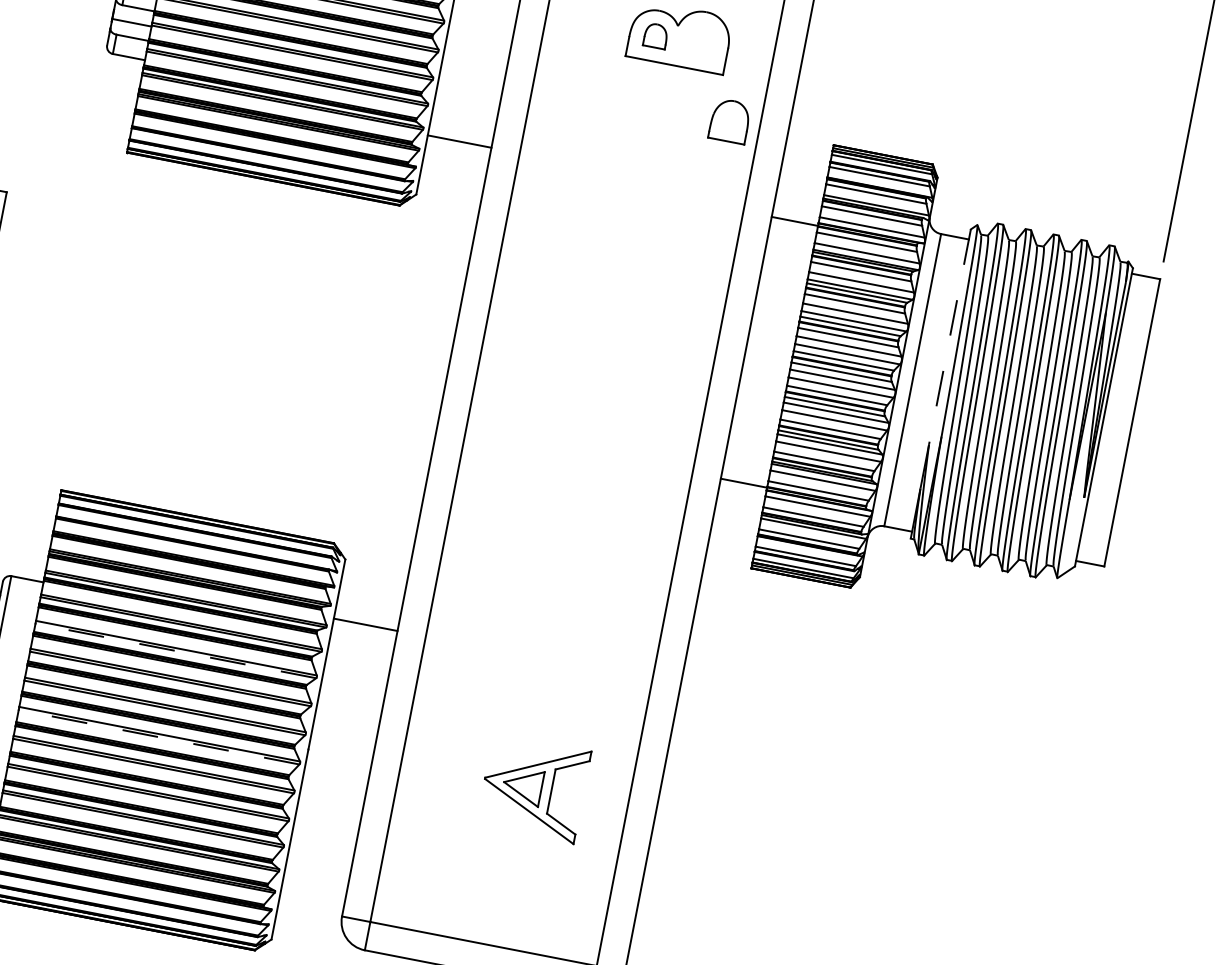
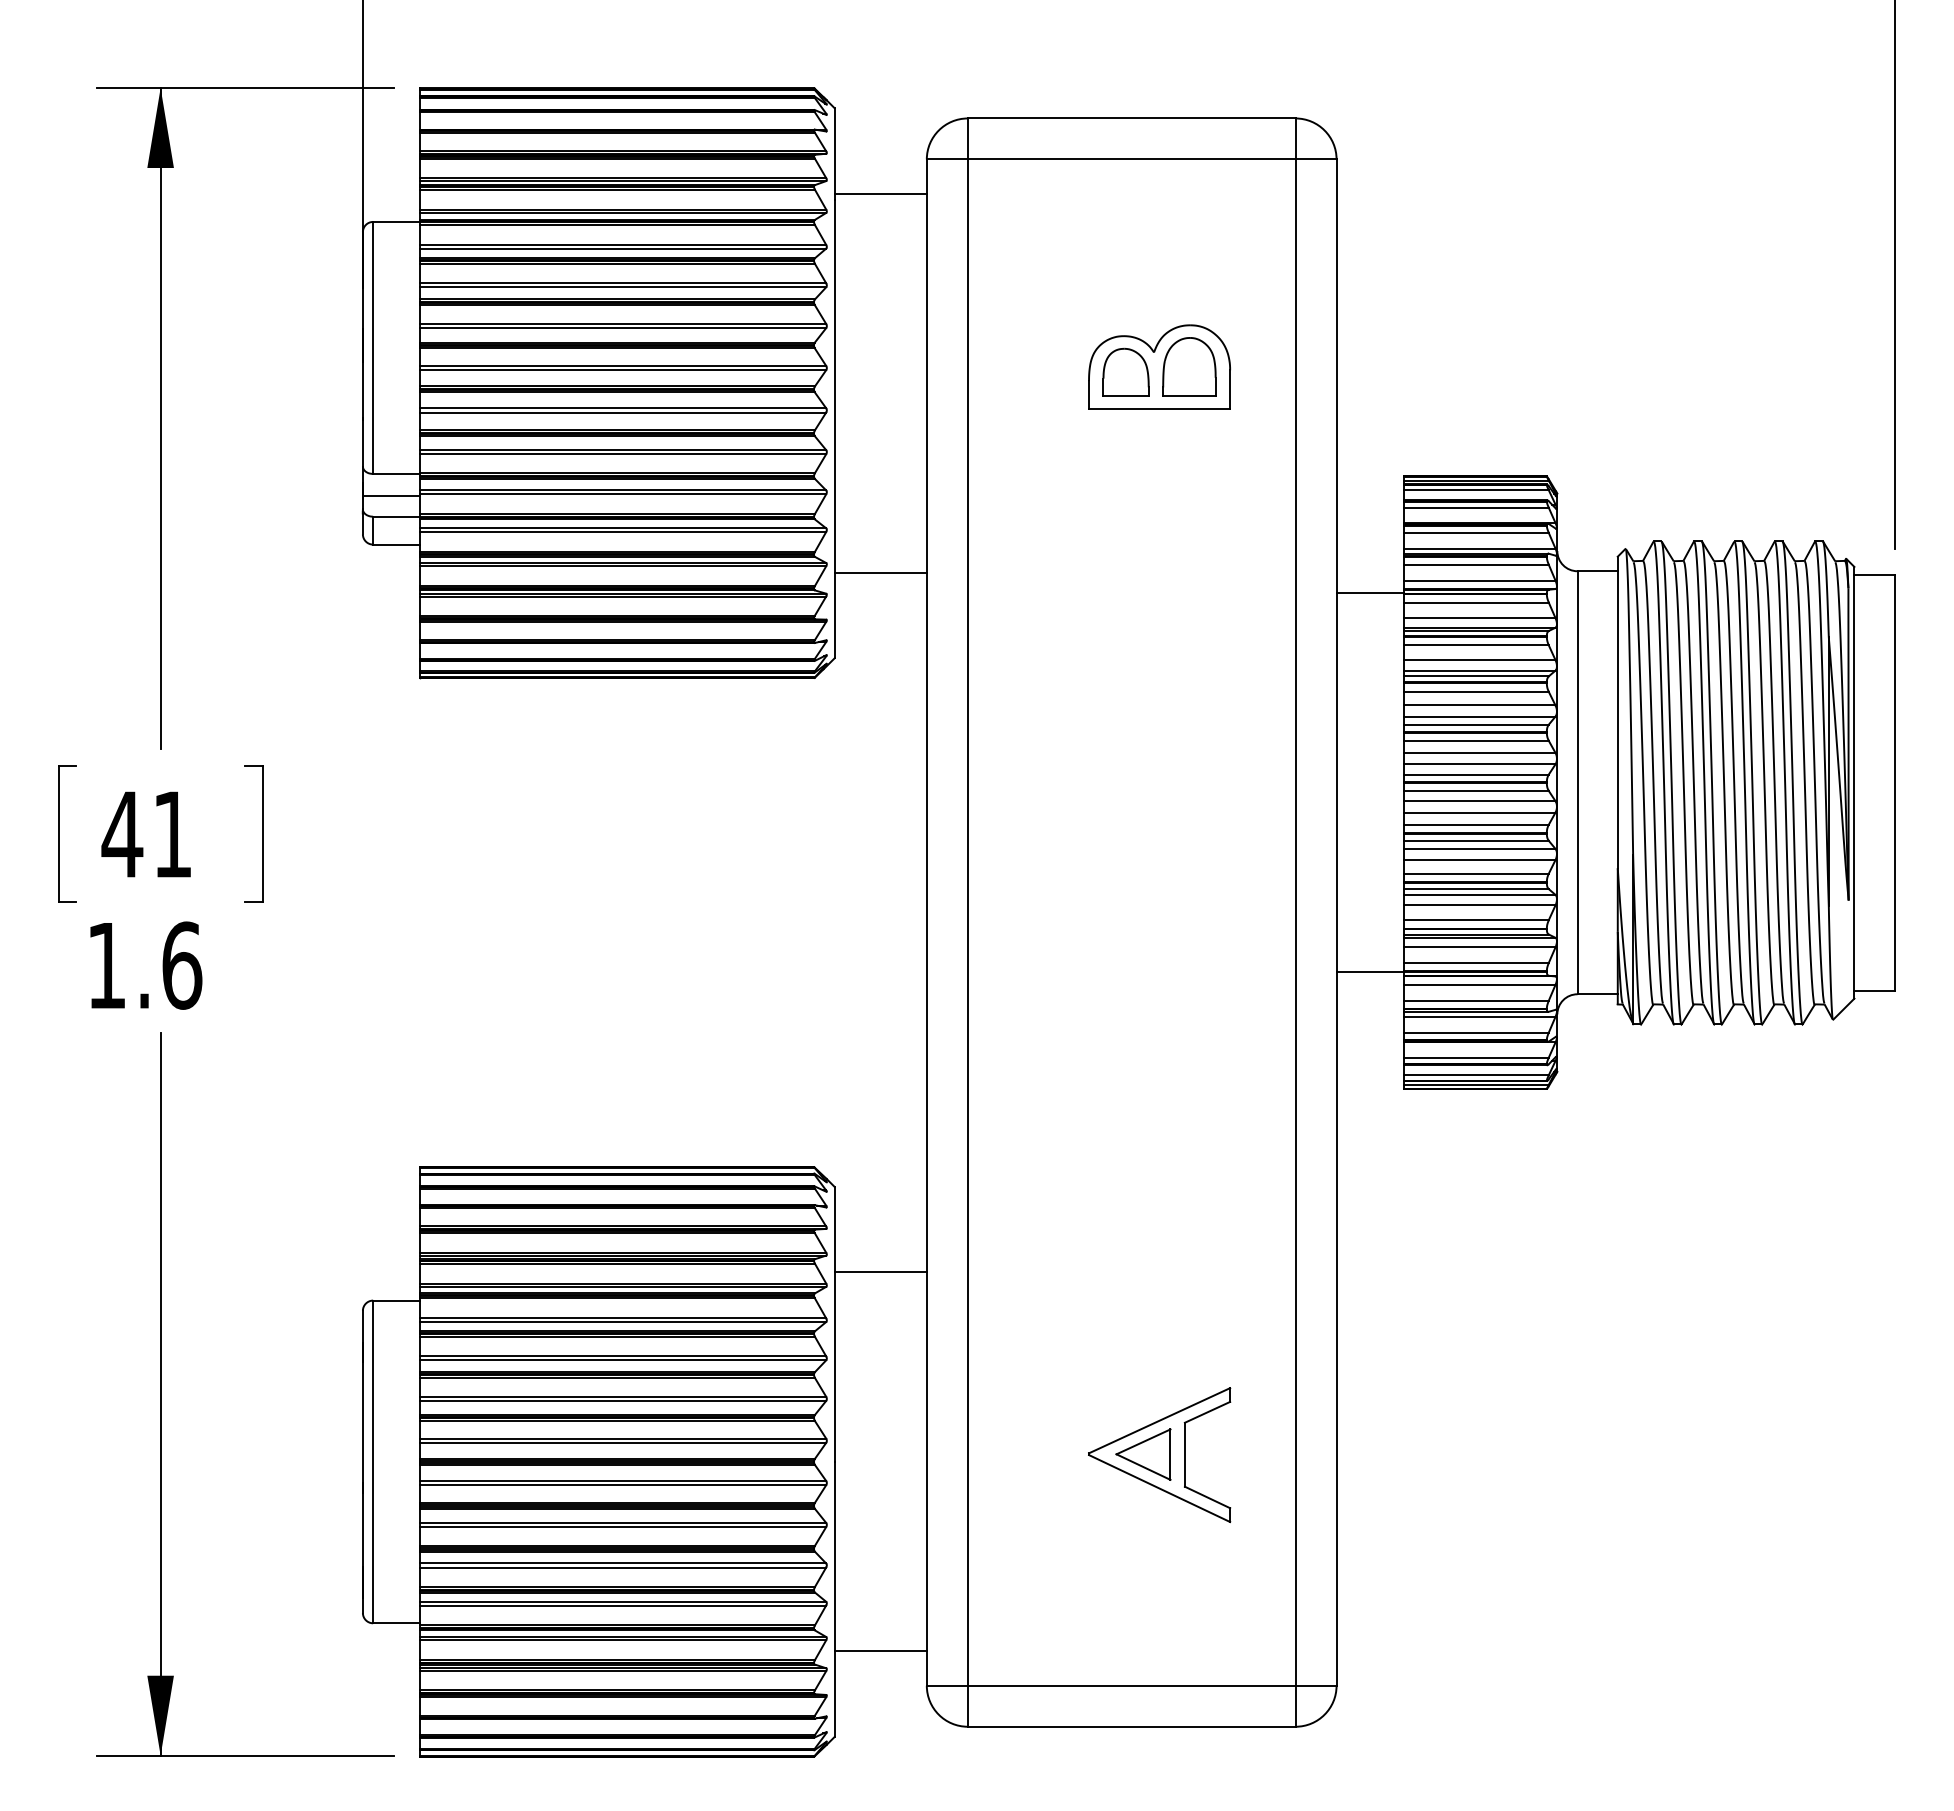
part: (655, 35) -> (1125, 371), size x1.43
part: (730, 120) -> (1189, 366), moved
line: (949, 336) -> (1617, 712), dashed -> solid
line: (175, 650) -> (622, 1360), dashed -> solid
line: (158, 737) -> (622, 1485), dashed -> solid
line: (314, 886) -> (880, 1651), added

